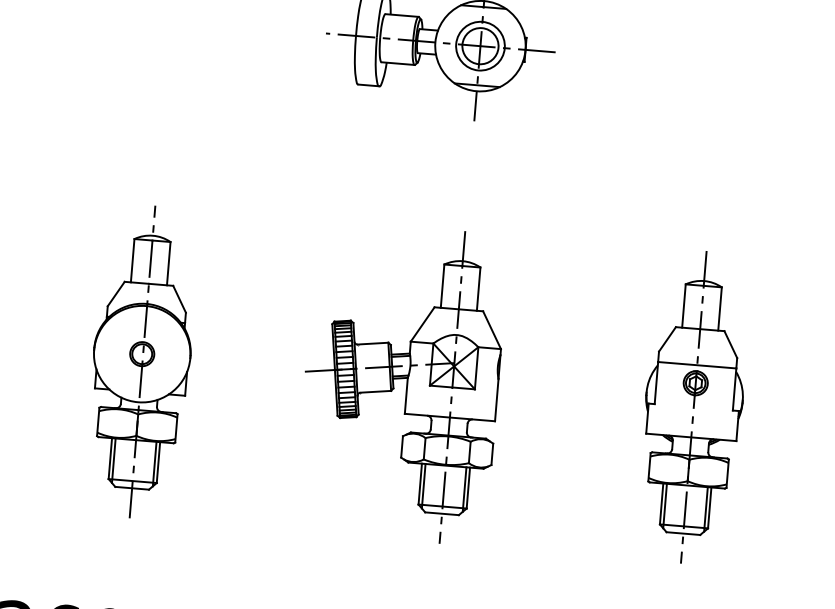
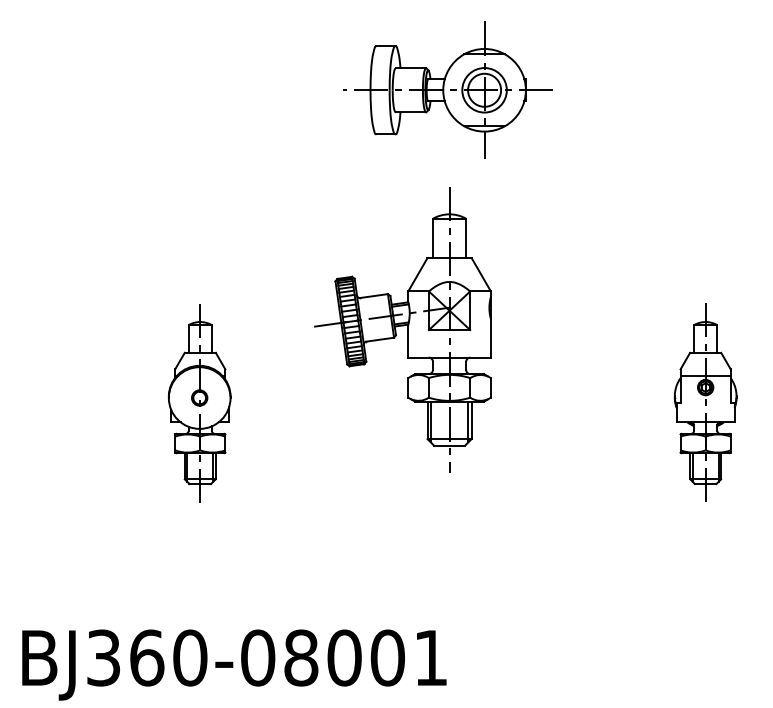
part: (141, 361) -> (199, 402), size x0.7
part: (401, 382) -> (402, 329), moved
part: (693, 406) -> (705, 402), size x0.7

